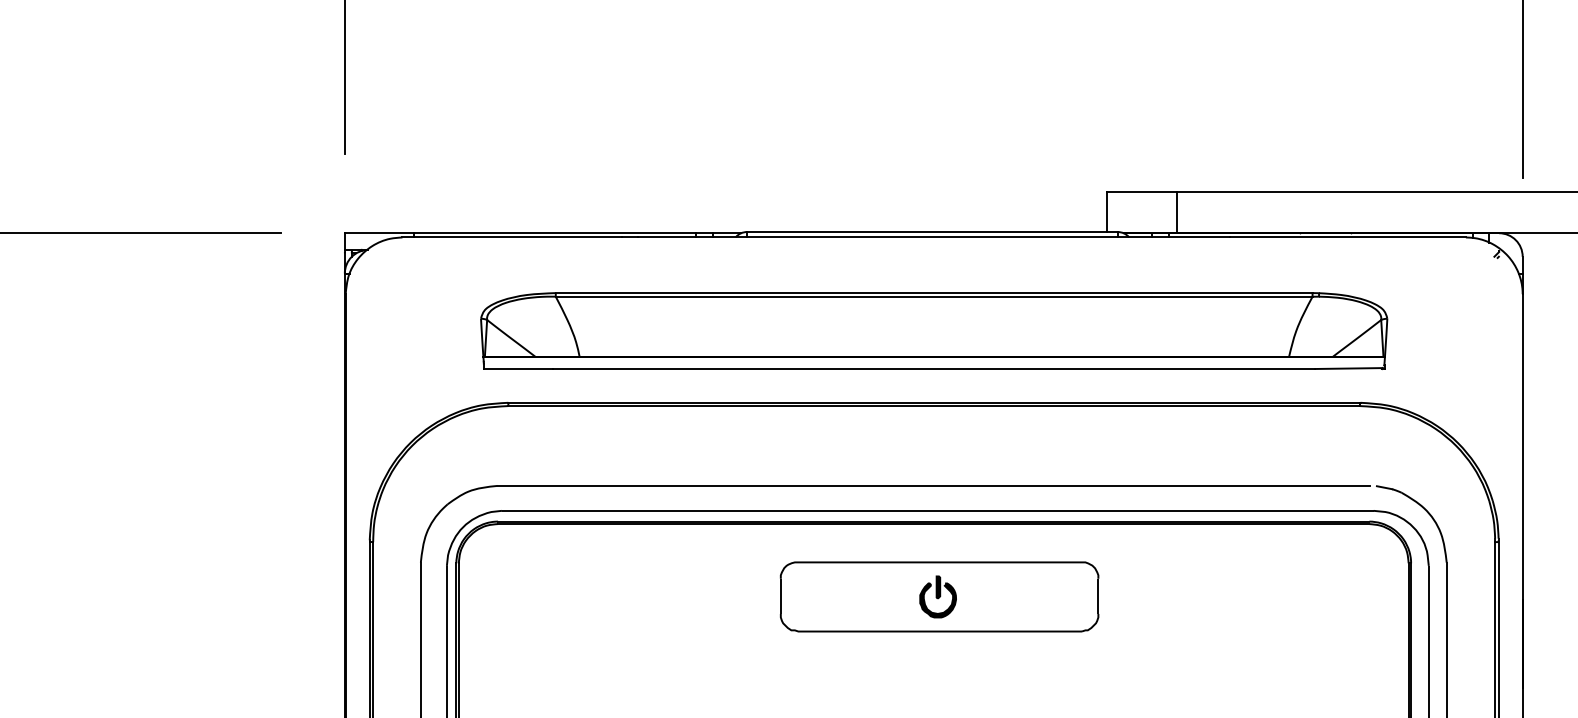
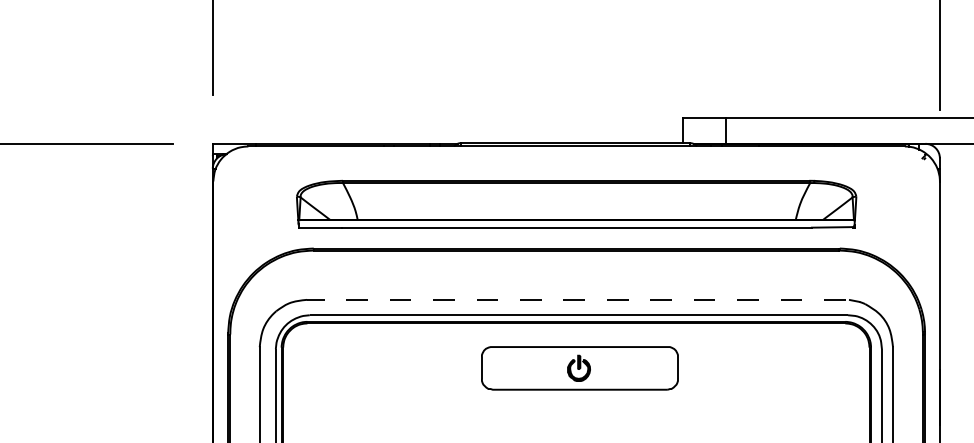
line: (932, 485) -> (575, 299), solid -> dashed

